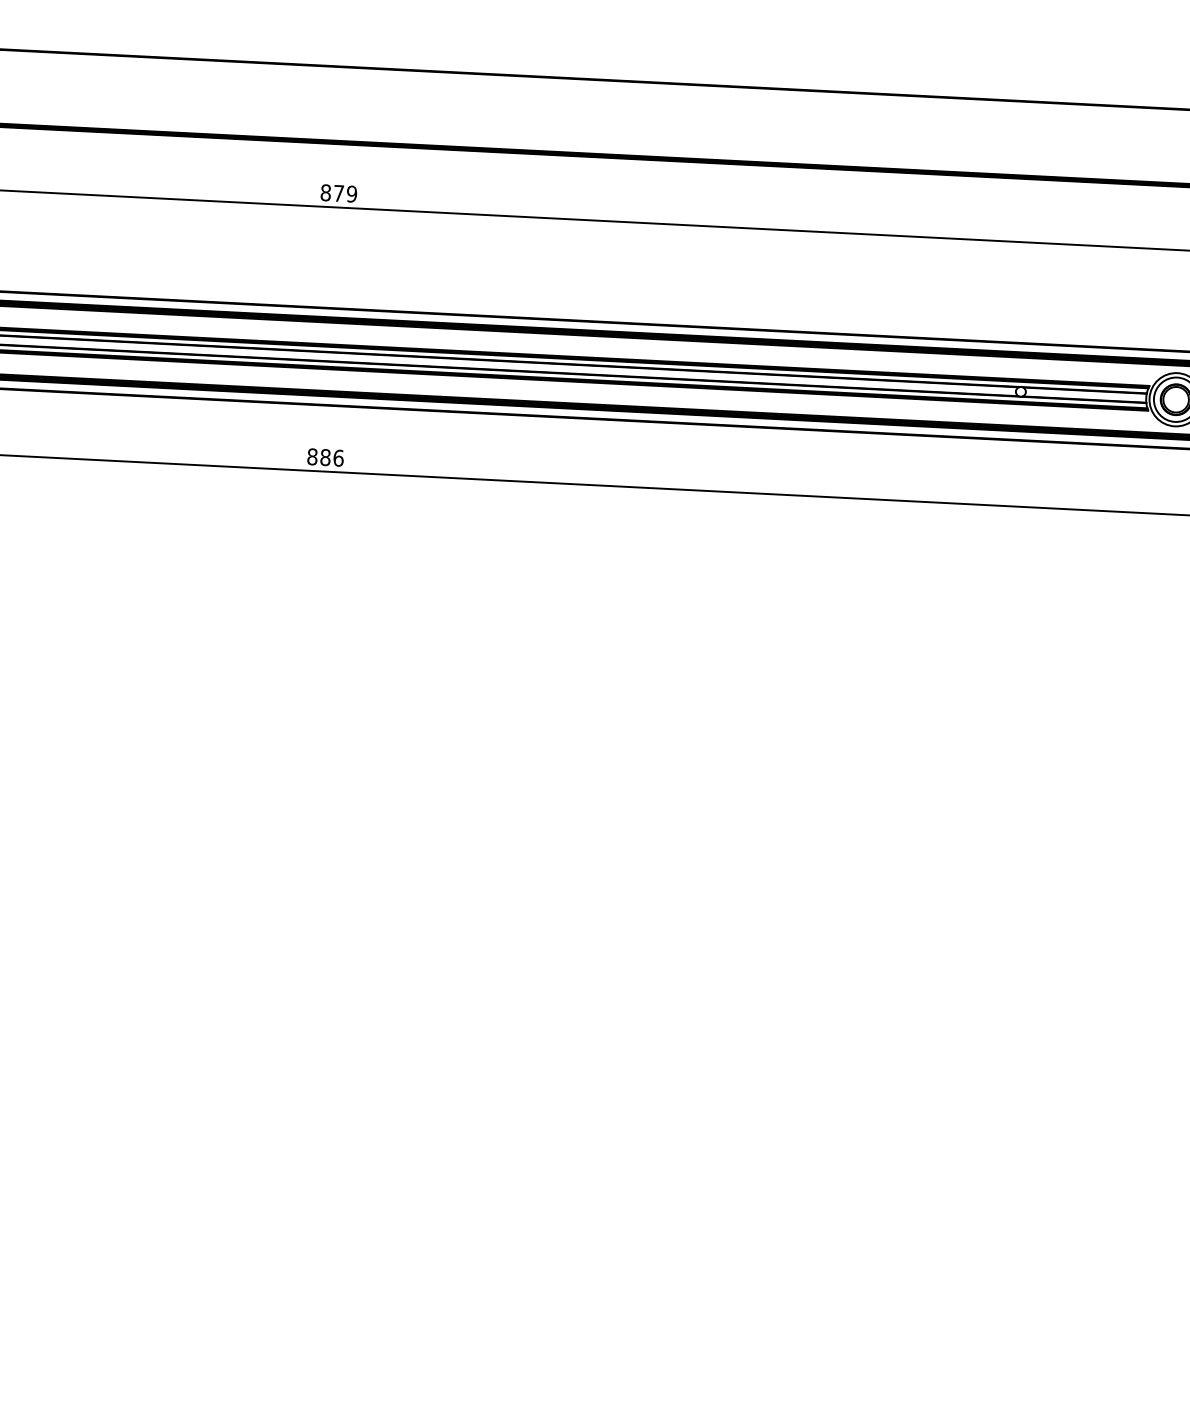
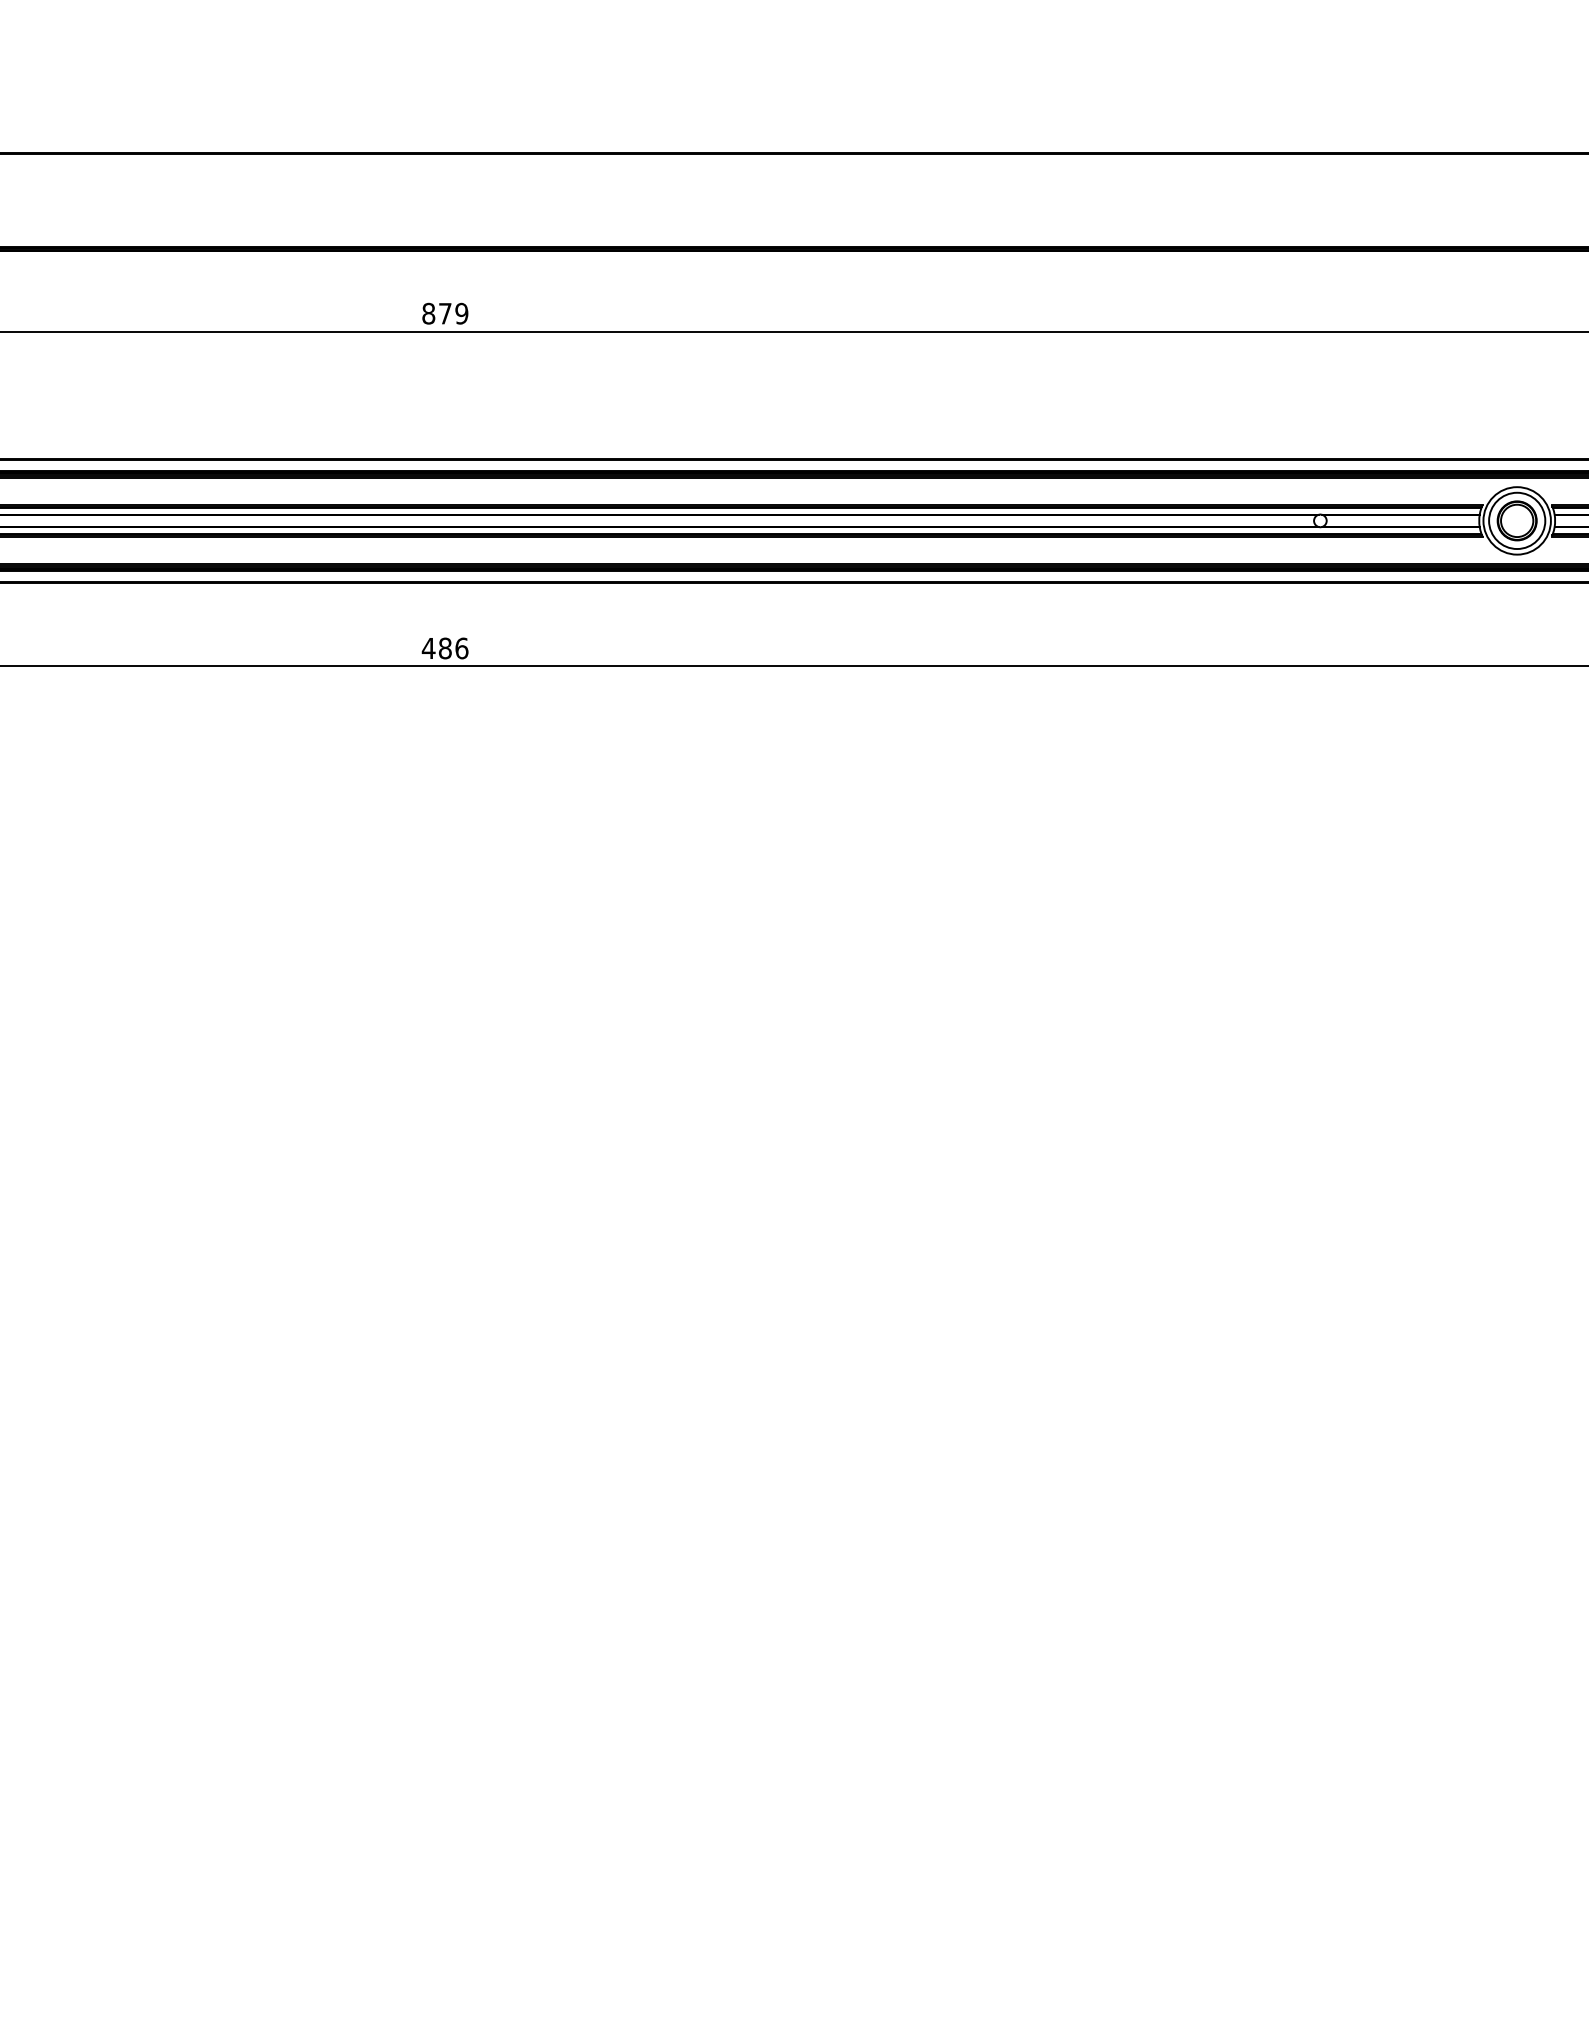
text: (312, 456) -> (428, 648), 886 -> 486

